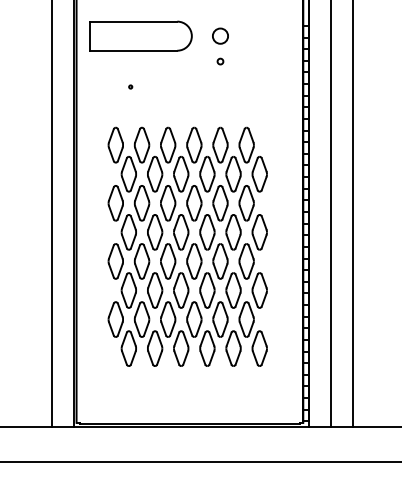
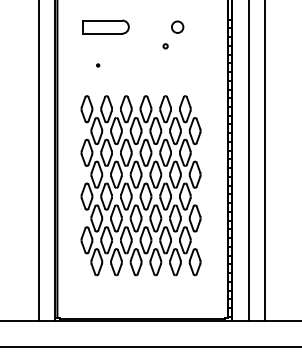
part: (140, 35) -> (105, 26), size x0.6
circle: (220, 35) -> (177, 26), moved

